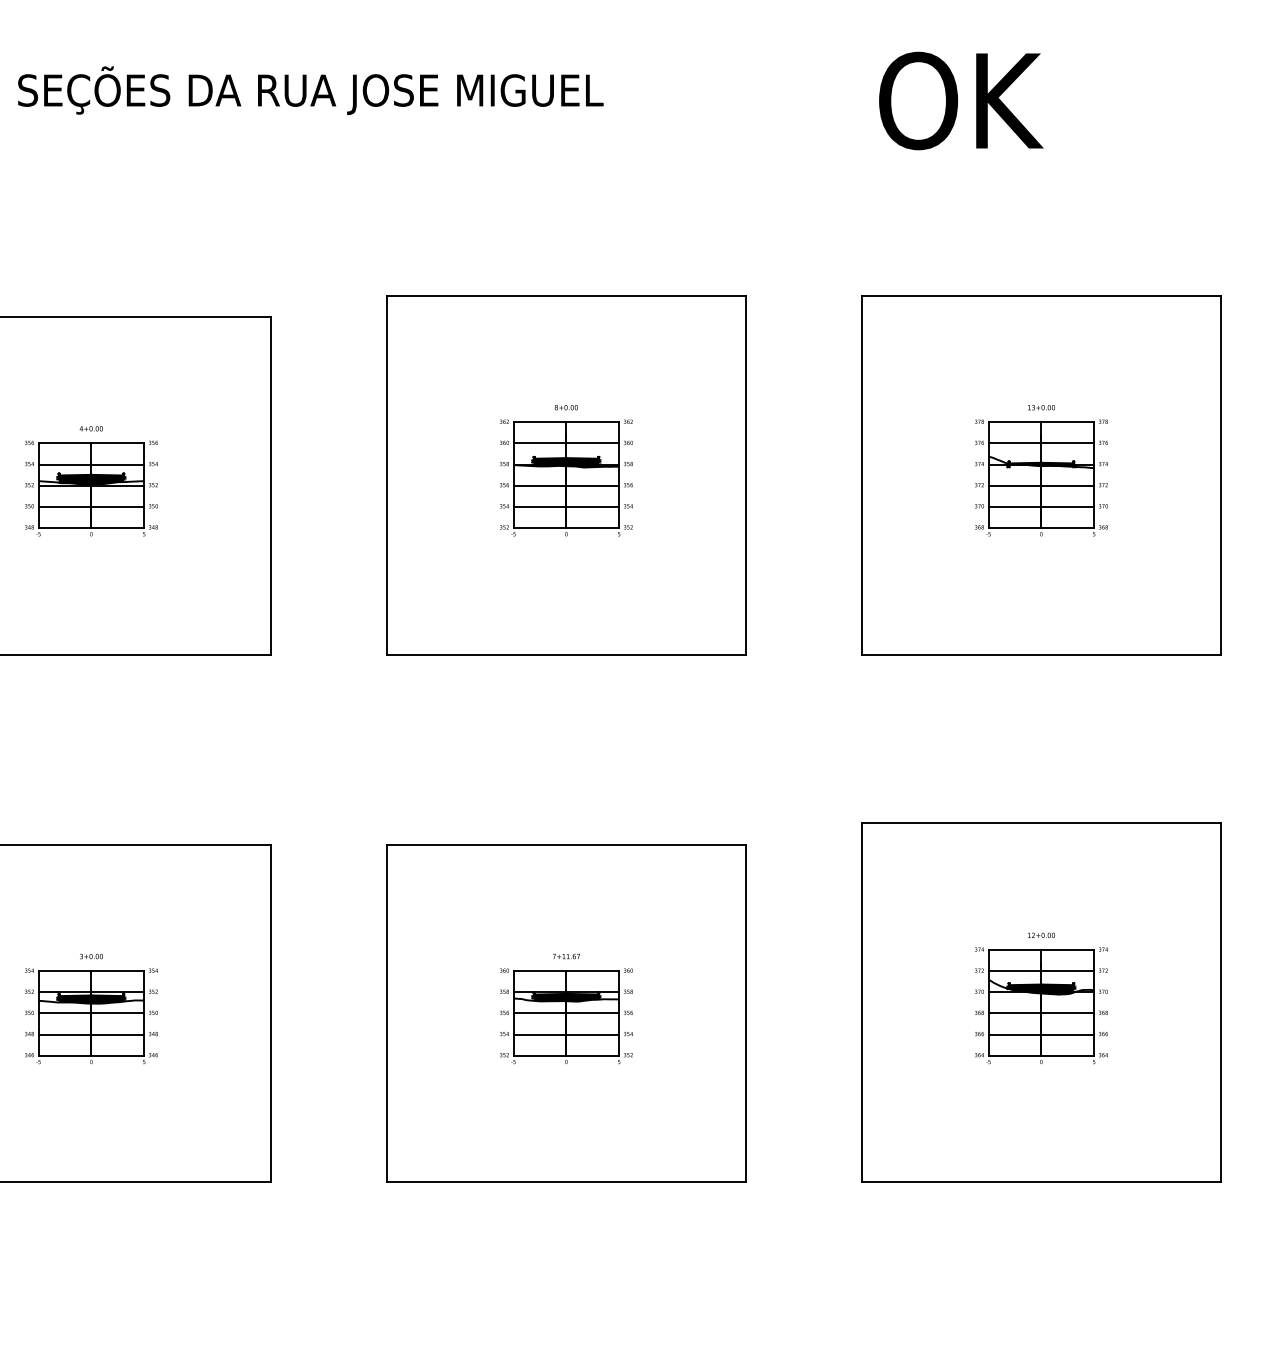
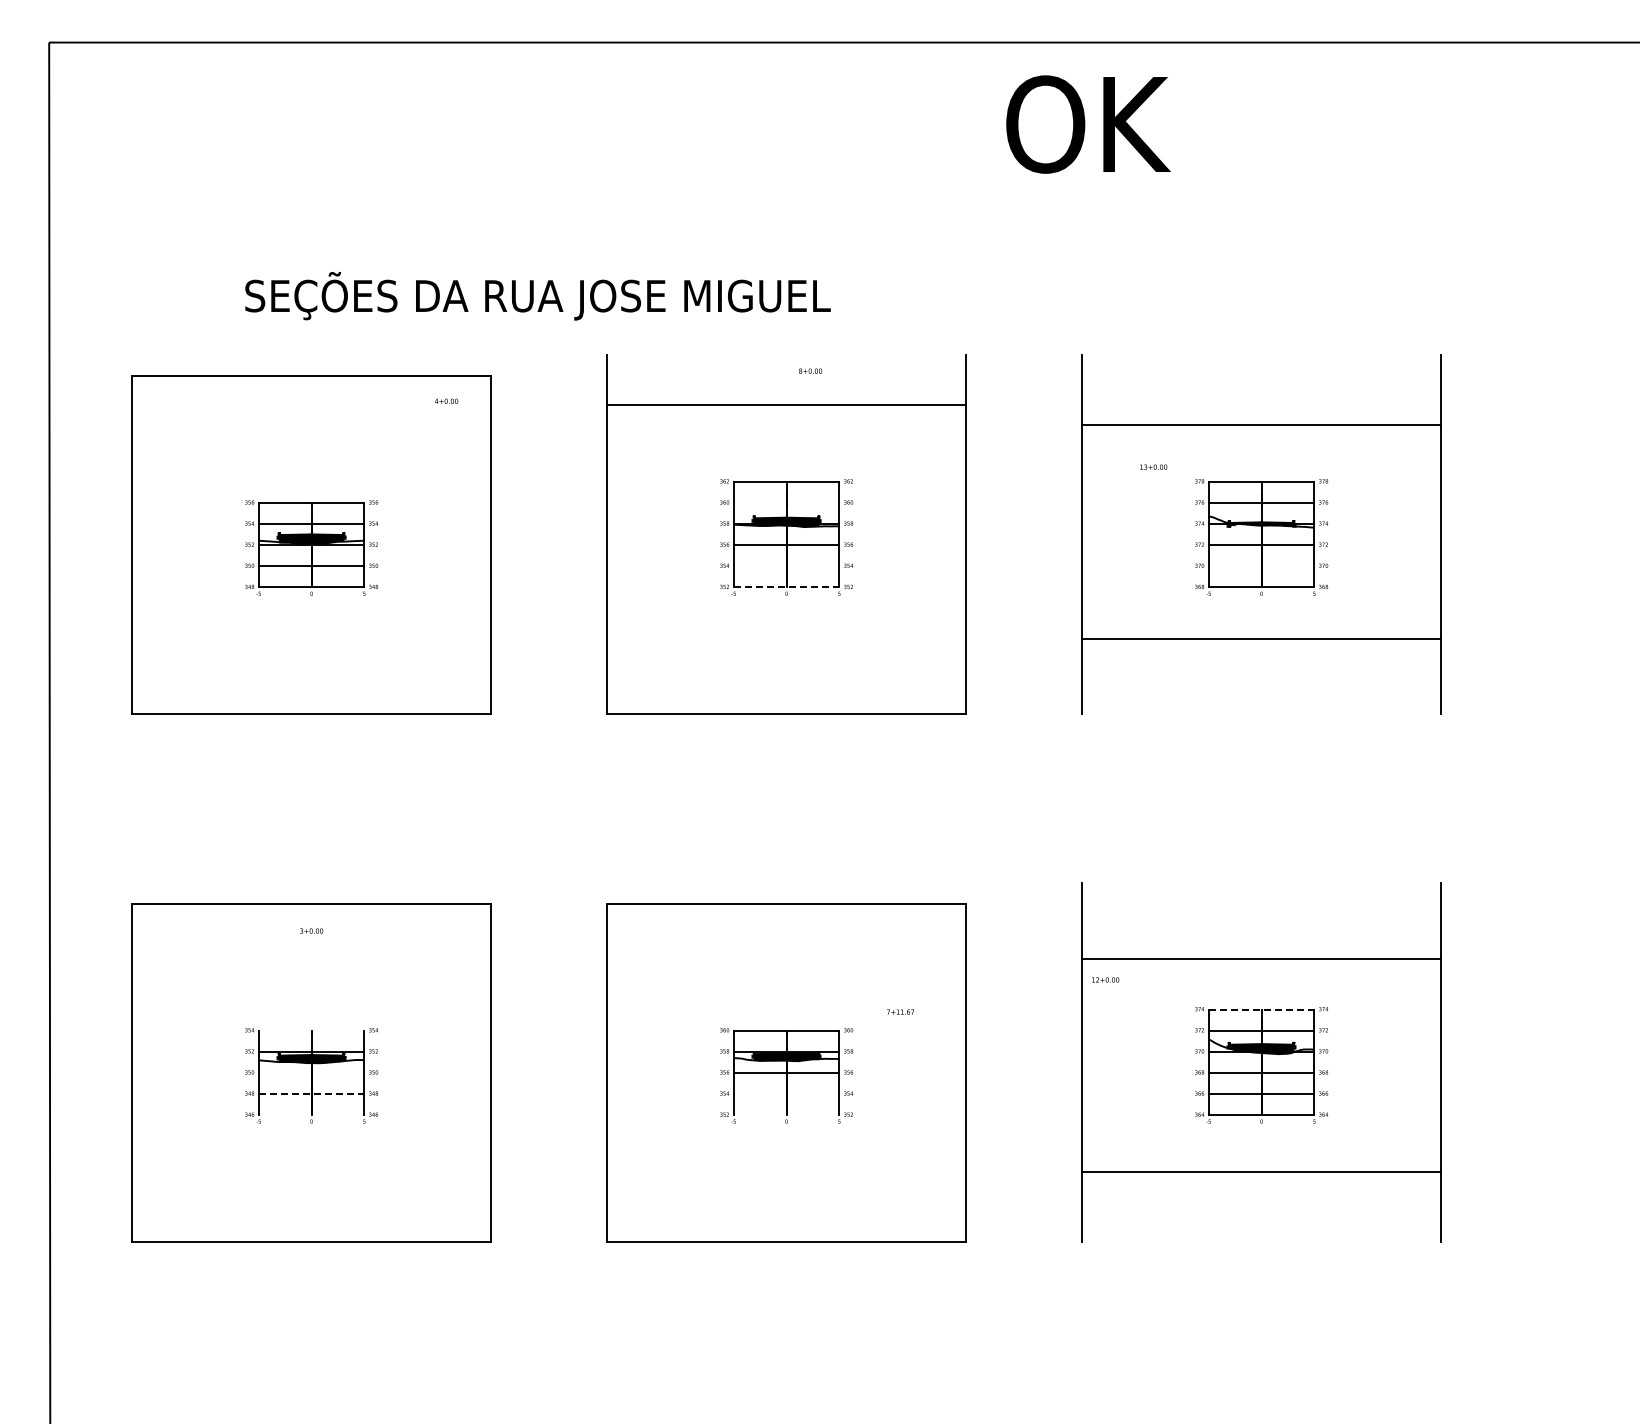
text: (310, 90) -> (537, 296), moved
text: (961, 100) -> (1088, 124), moved
line: (566, 295) -> (786, 405), moved
line: (1041, 295) -> (1261, 425), moved
text: (566, 406) -> (810, 370), moved
text: (1041, 406) -> (1153, 466), moved
text: (91, 427) -> (446, 400), moved
line: (566, 443) -> (786, 503), removed
line: (566, 506) -> (786, 566), removed
line: (1041, 506) -> (1261, 566), removed
line: (566, 527) -> (786, 587), solid -> dashed
line: (1041, 654) -> (1261, 639), moved
line: (1041, 823) -> (1261, 959), moved
text: (1041, 934) -> (1105, 979), moved
line: (1041, 949) -> (1261, 1009), solid -> dashed
text: (91, 955) -> (311, 930), moved
text: (566, 955) -> (900, 1011), moved
line: (91, 970) -> (311, 1030), removed
line: (91, 1013) -> (311, 1073), removed
line: (91, 1034) -> (311, 1094), solid -> dashed
line: (566, 1034) -> (786, 1094), removed
line: (91, 1055) -> (311, 1115), removed
line: (566, 1055) -> (786, 1115), removed
line: (1041, 1181) -> (1261, 1171), moved

